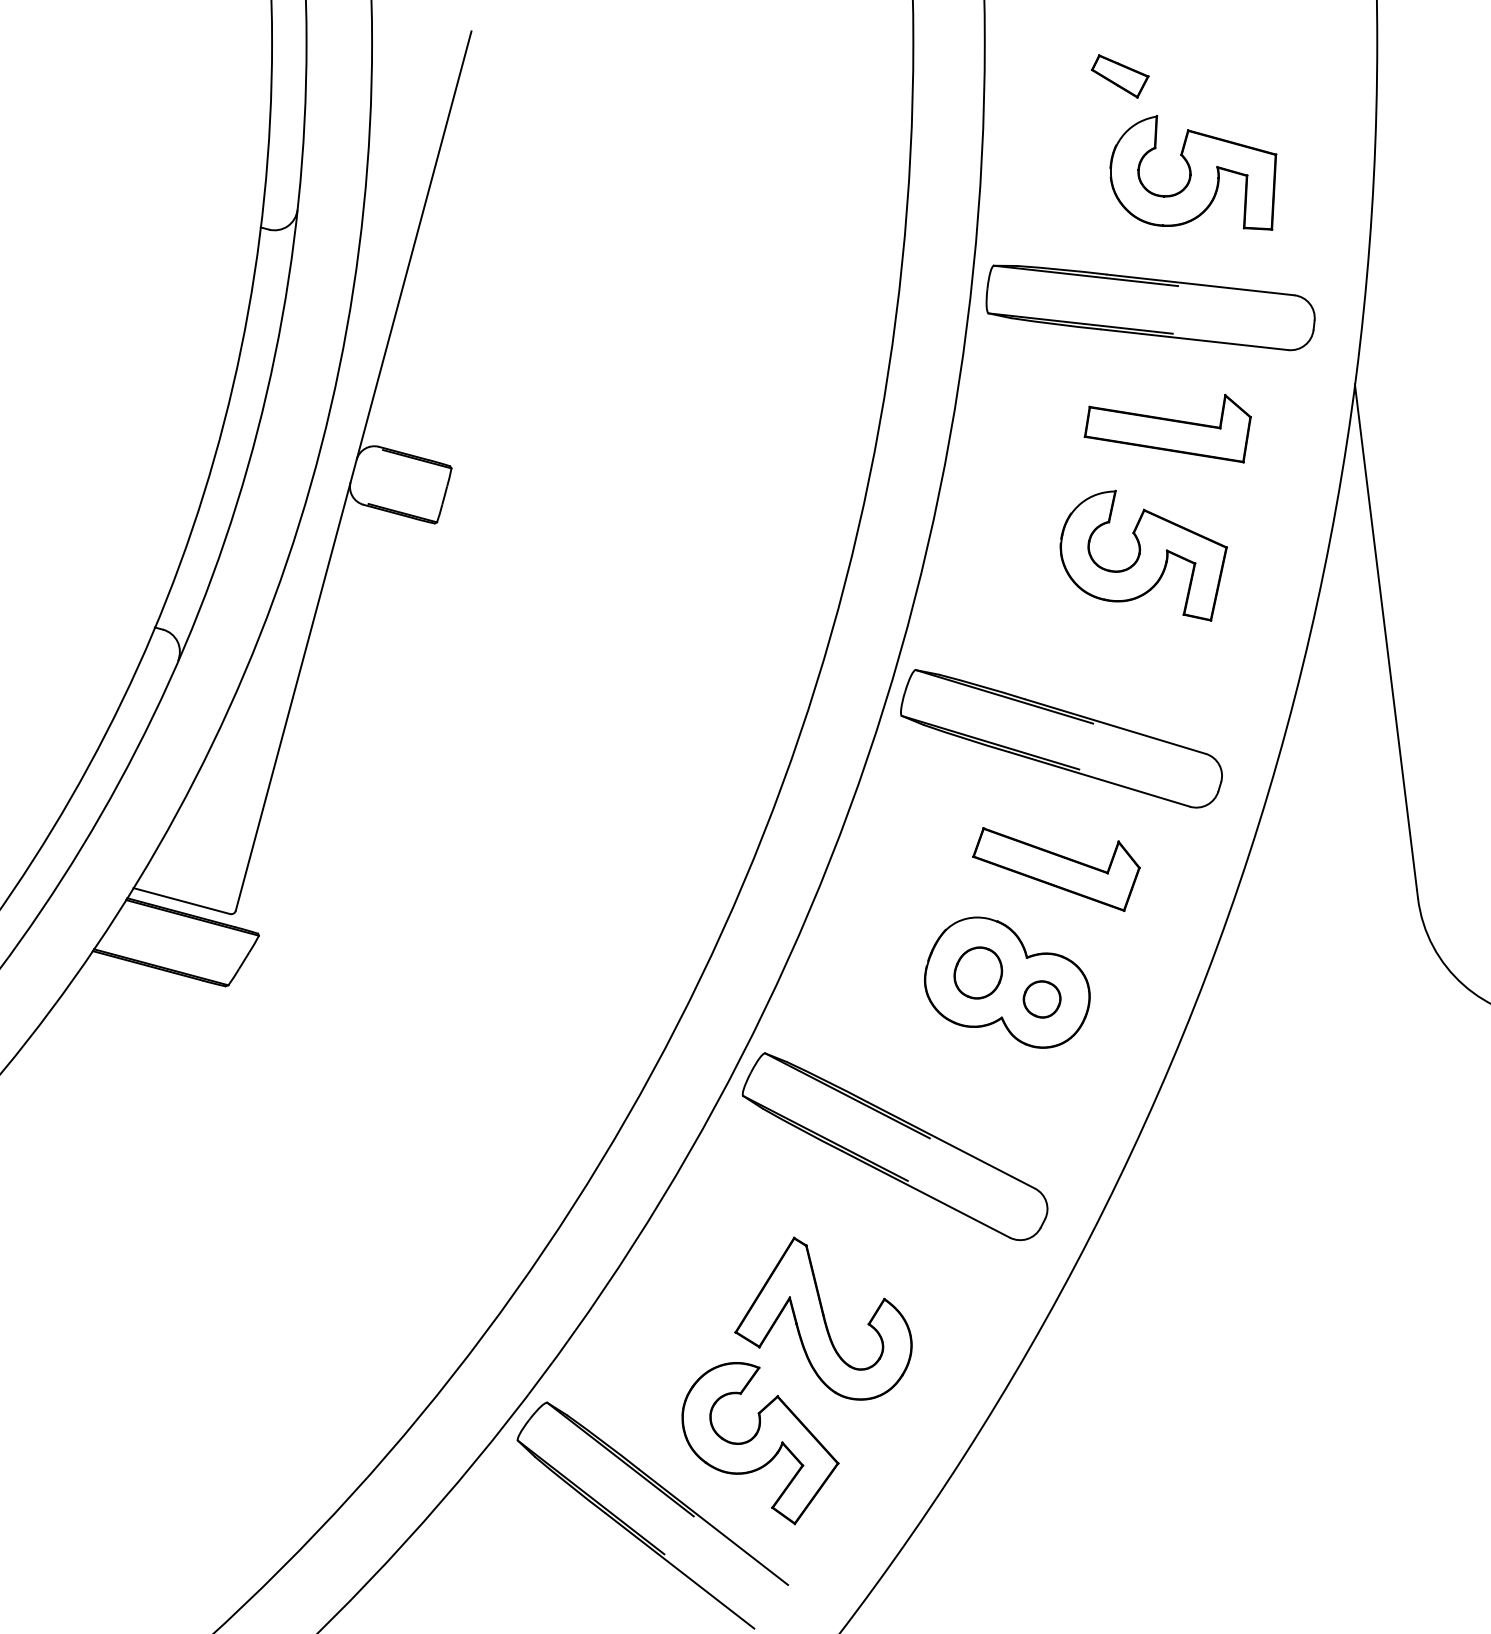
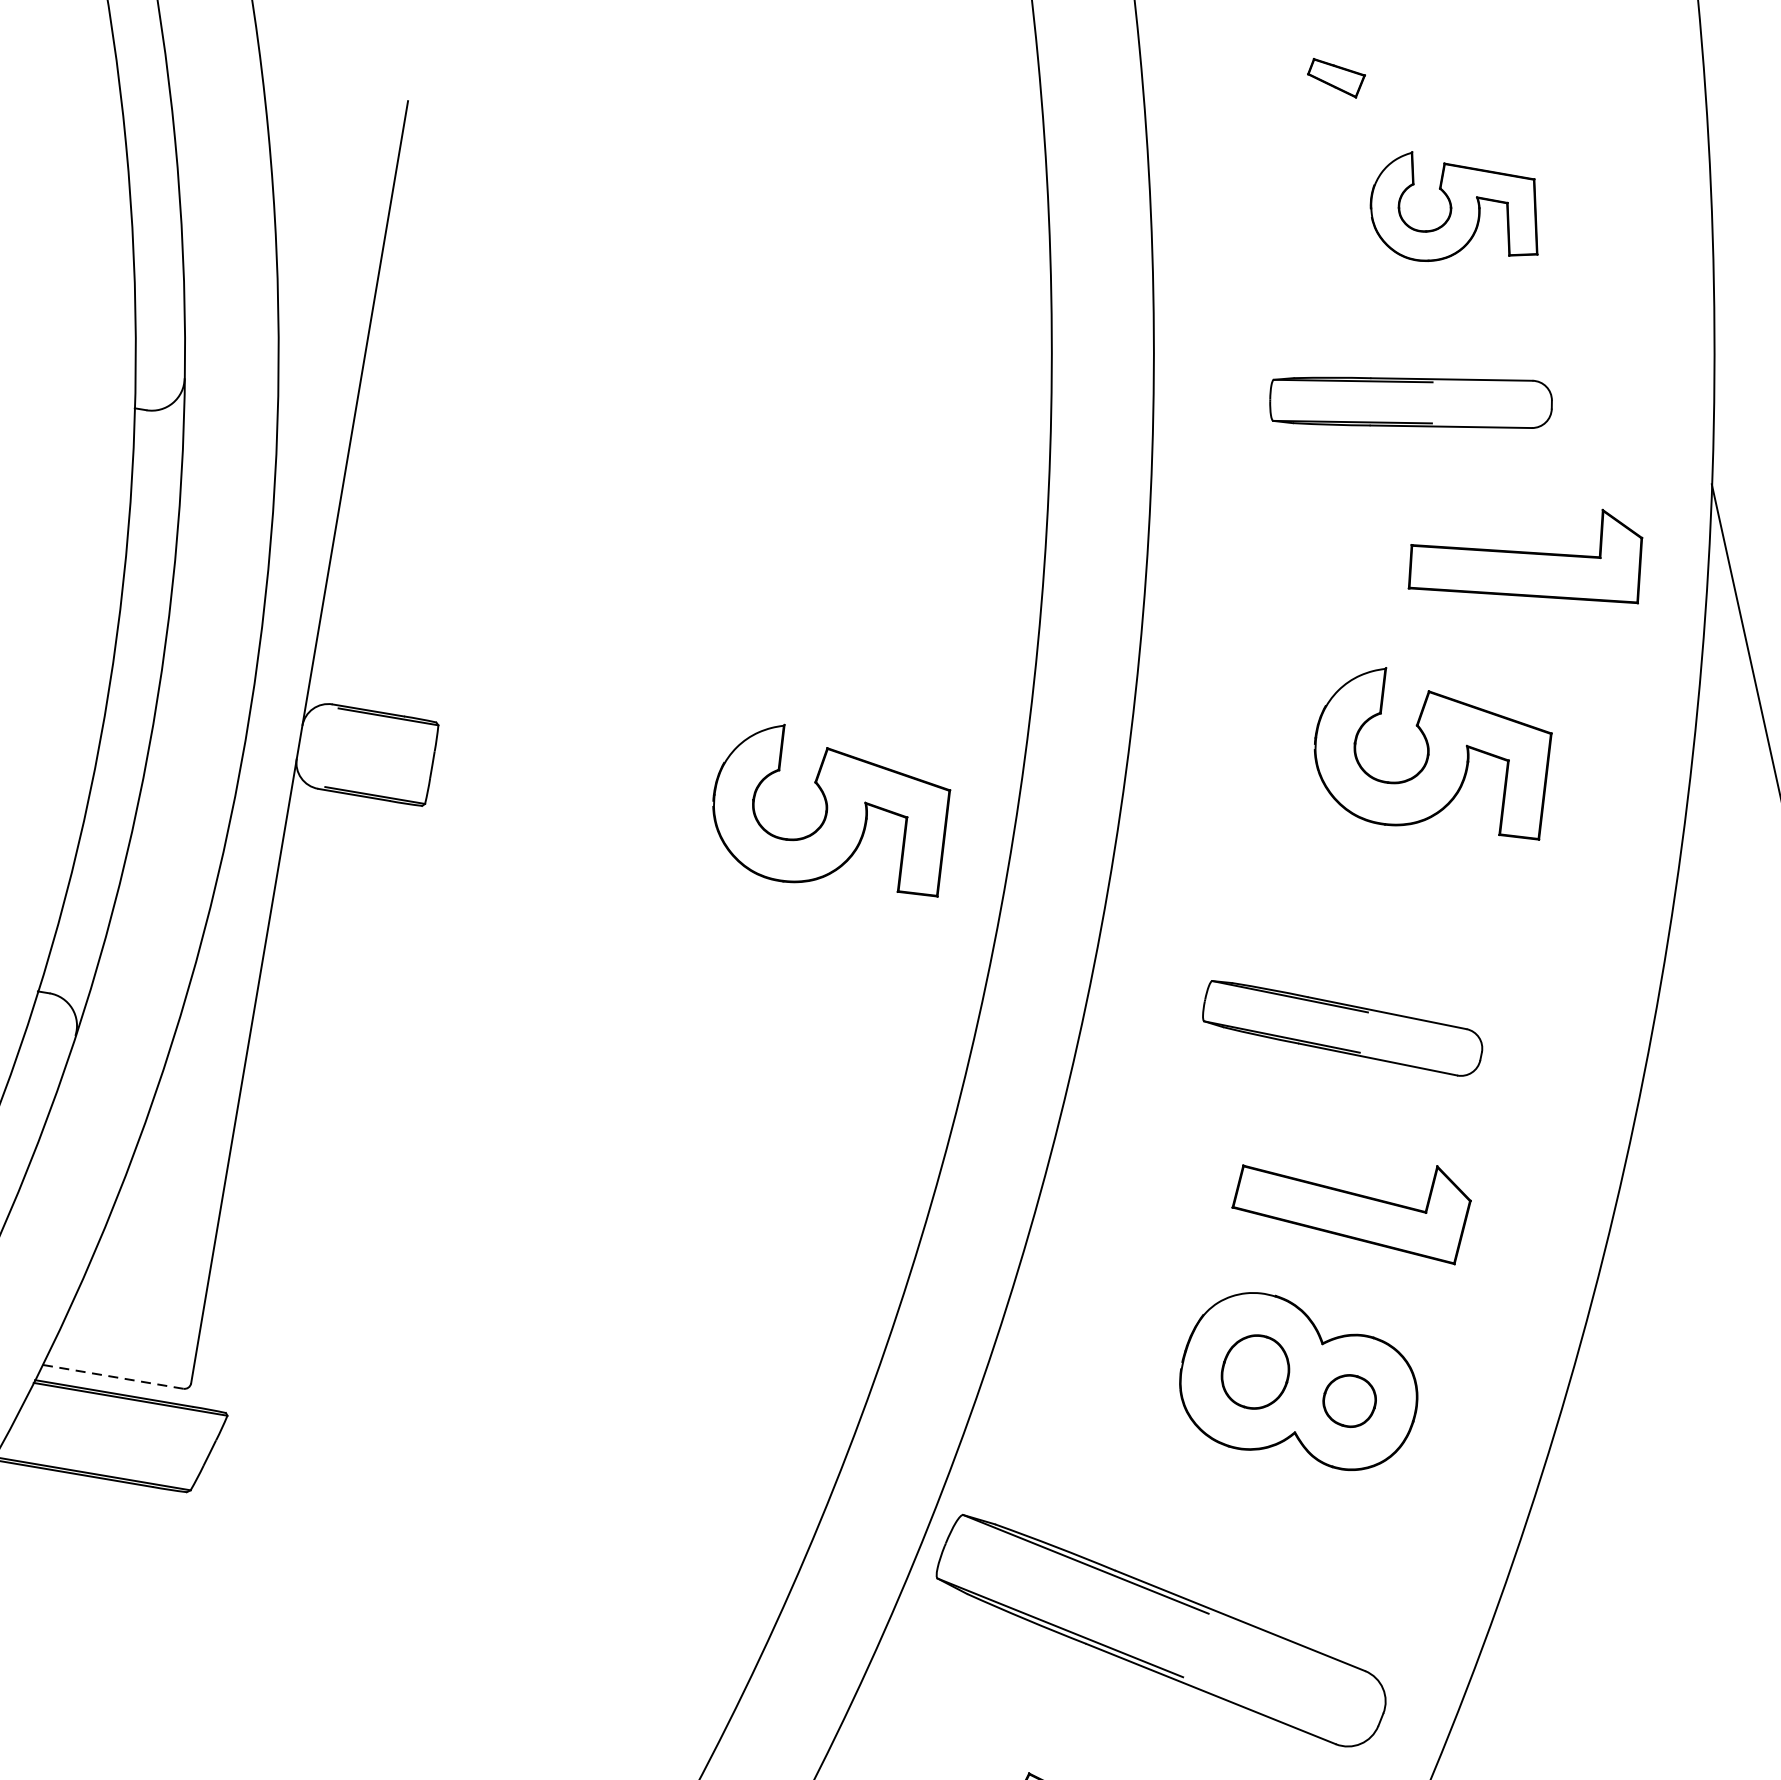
part: (1120, 76) -> (1337, 78), size x0.7
part: (1193, 172) -> (1453, 204), size x0.7
part: (1150, 307) -> (1410, 402), size x0.6
part: (1167, 428) -> (1525, 565), moved
part: (720, 555) -> (832, 812), added
part: (1061, 738) -> (1342, 1027), size x0.6
line: (181, 900) -> (112, 1376), solid -> dashed

